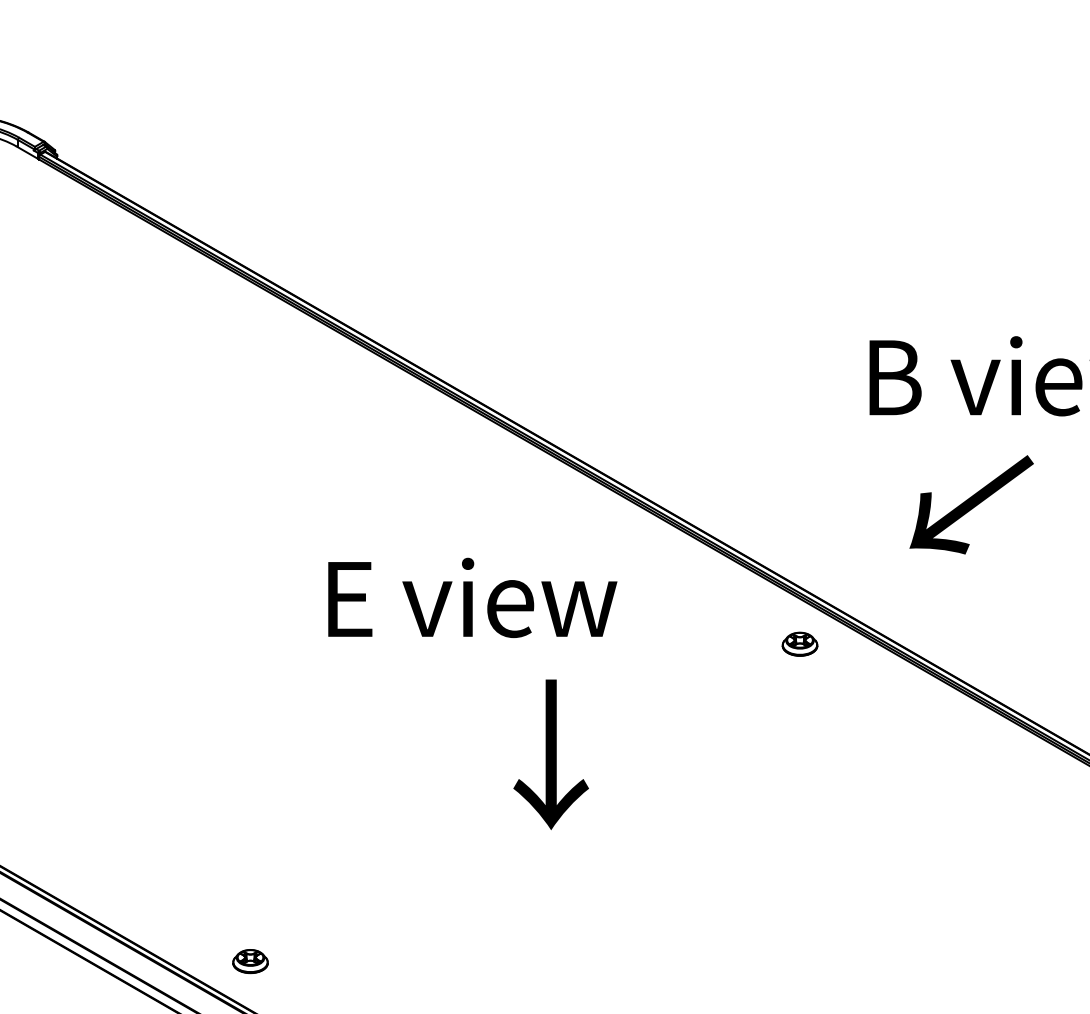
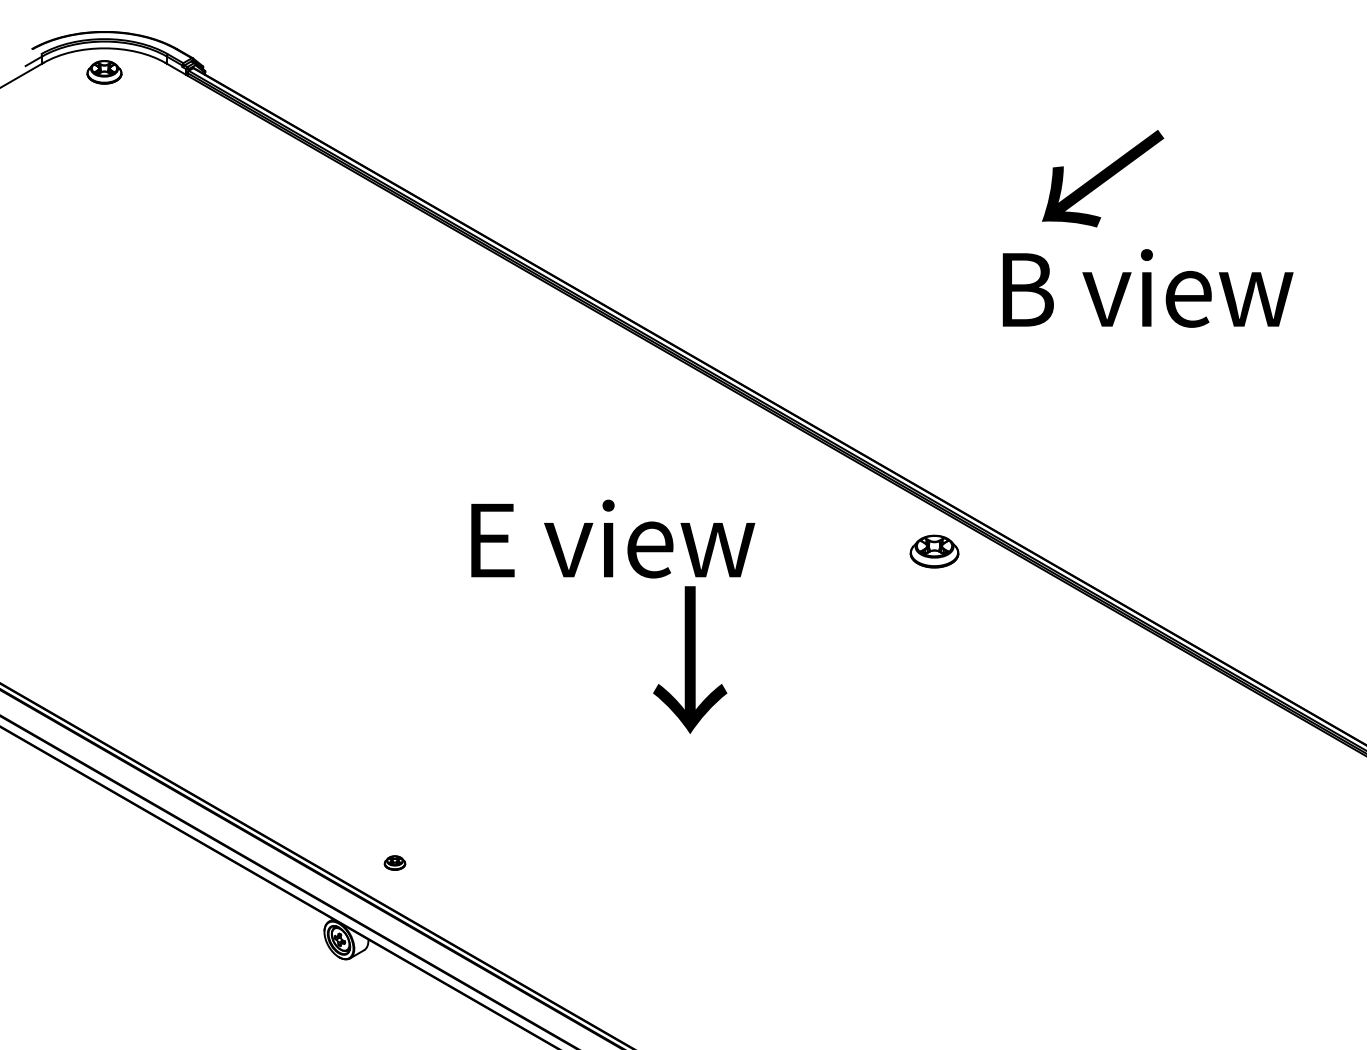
text: (972, 504) -> (1103, 178), moved
text: (473, 597) -> (613, 538), moved
part: (800, 644) -> (934, 551), size x1.4
part: (250, 960) -> (394, 862), size x0.6

